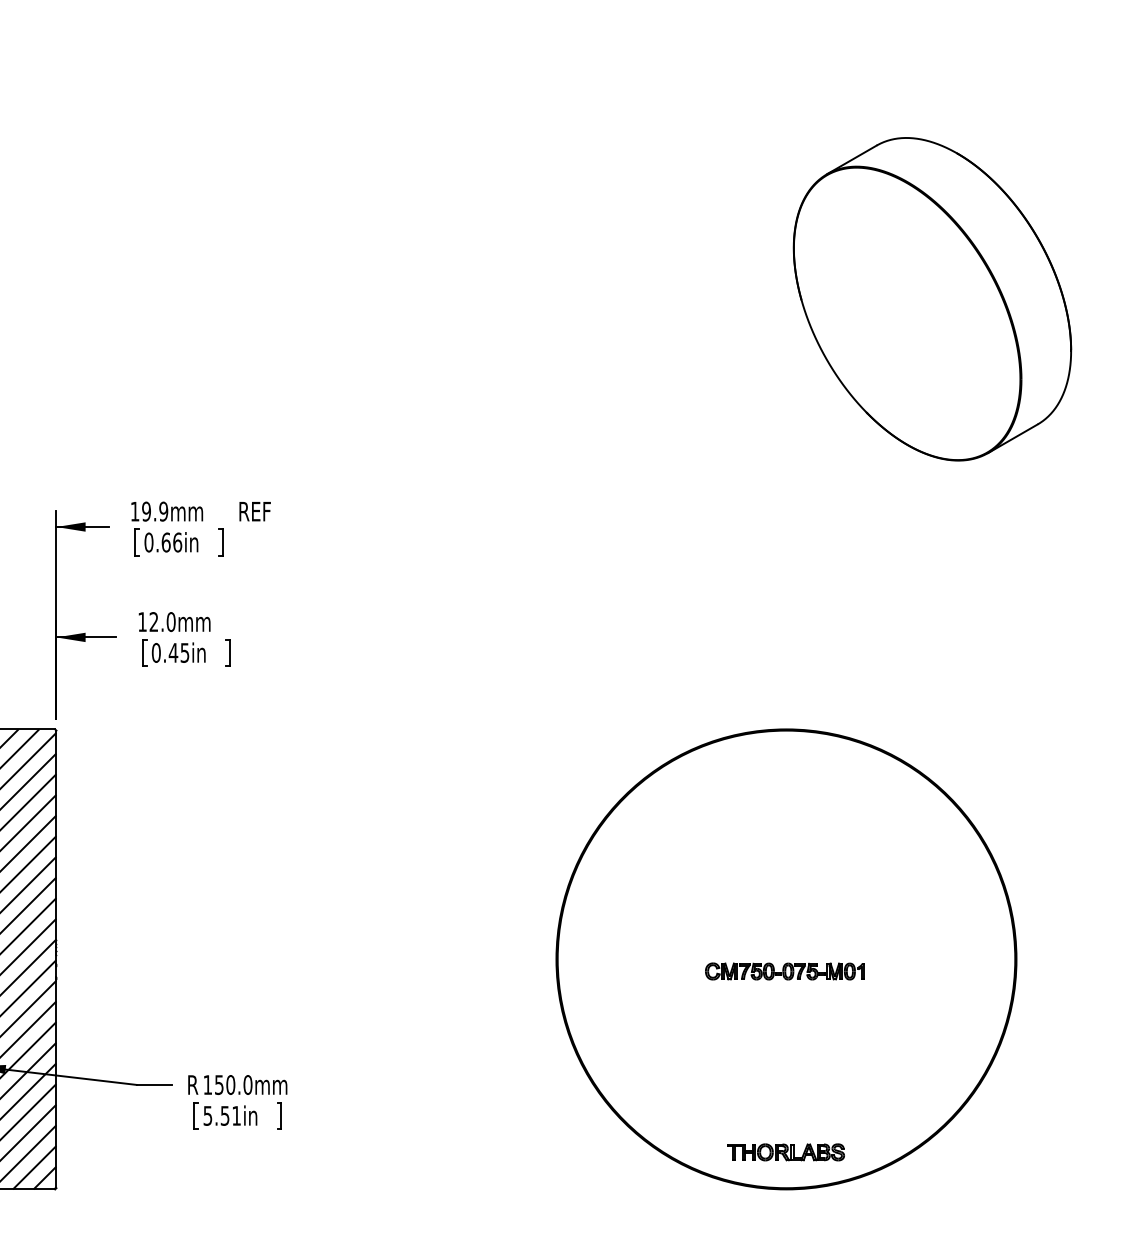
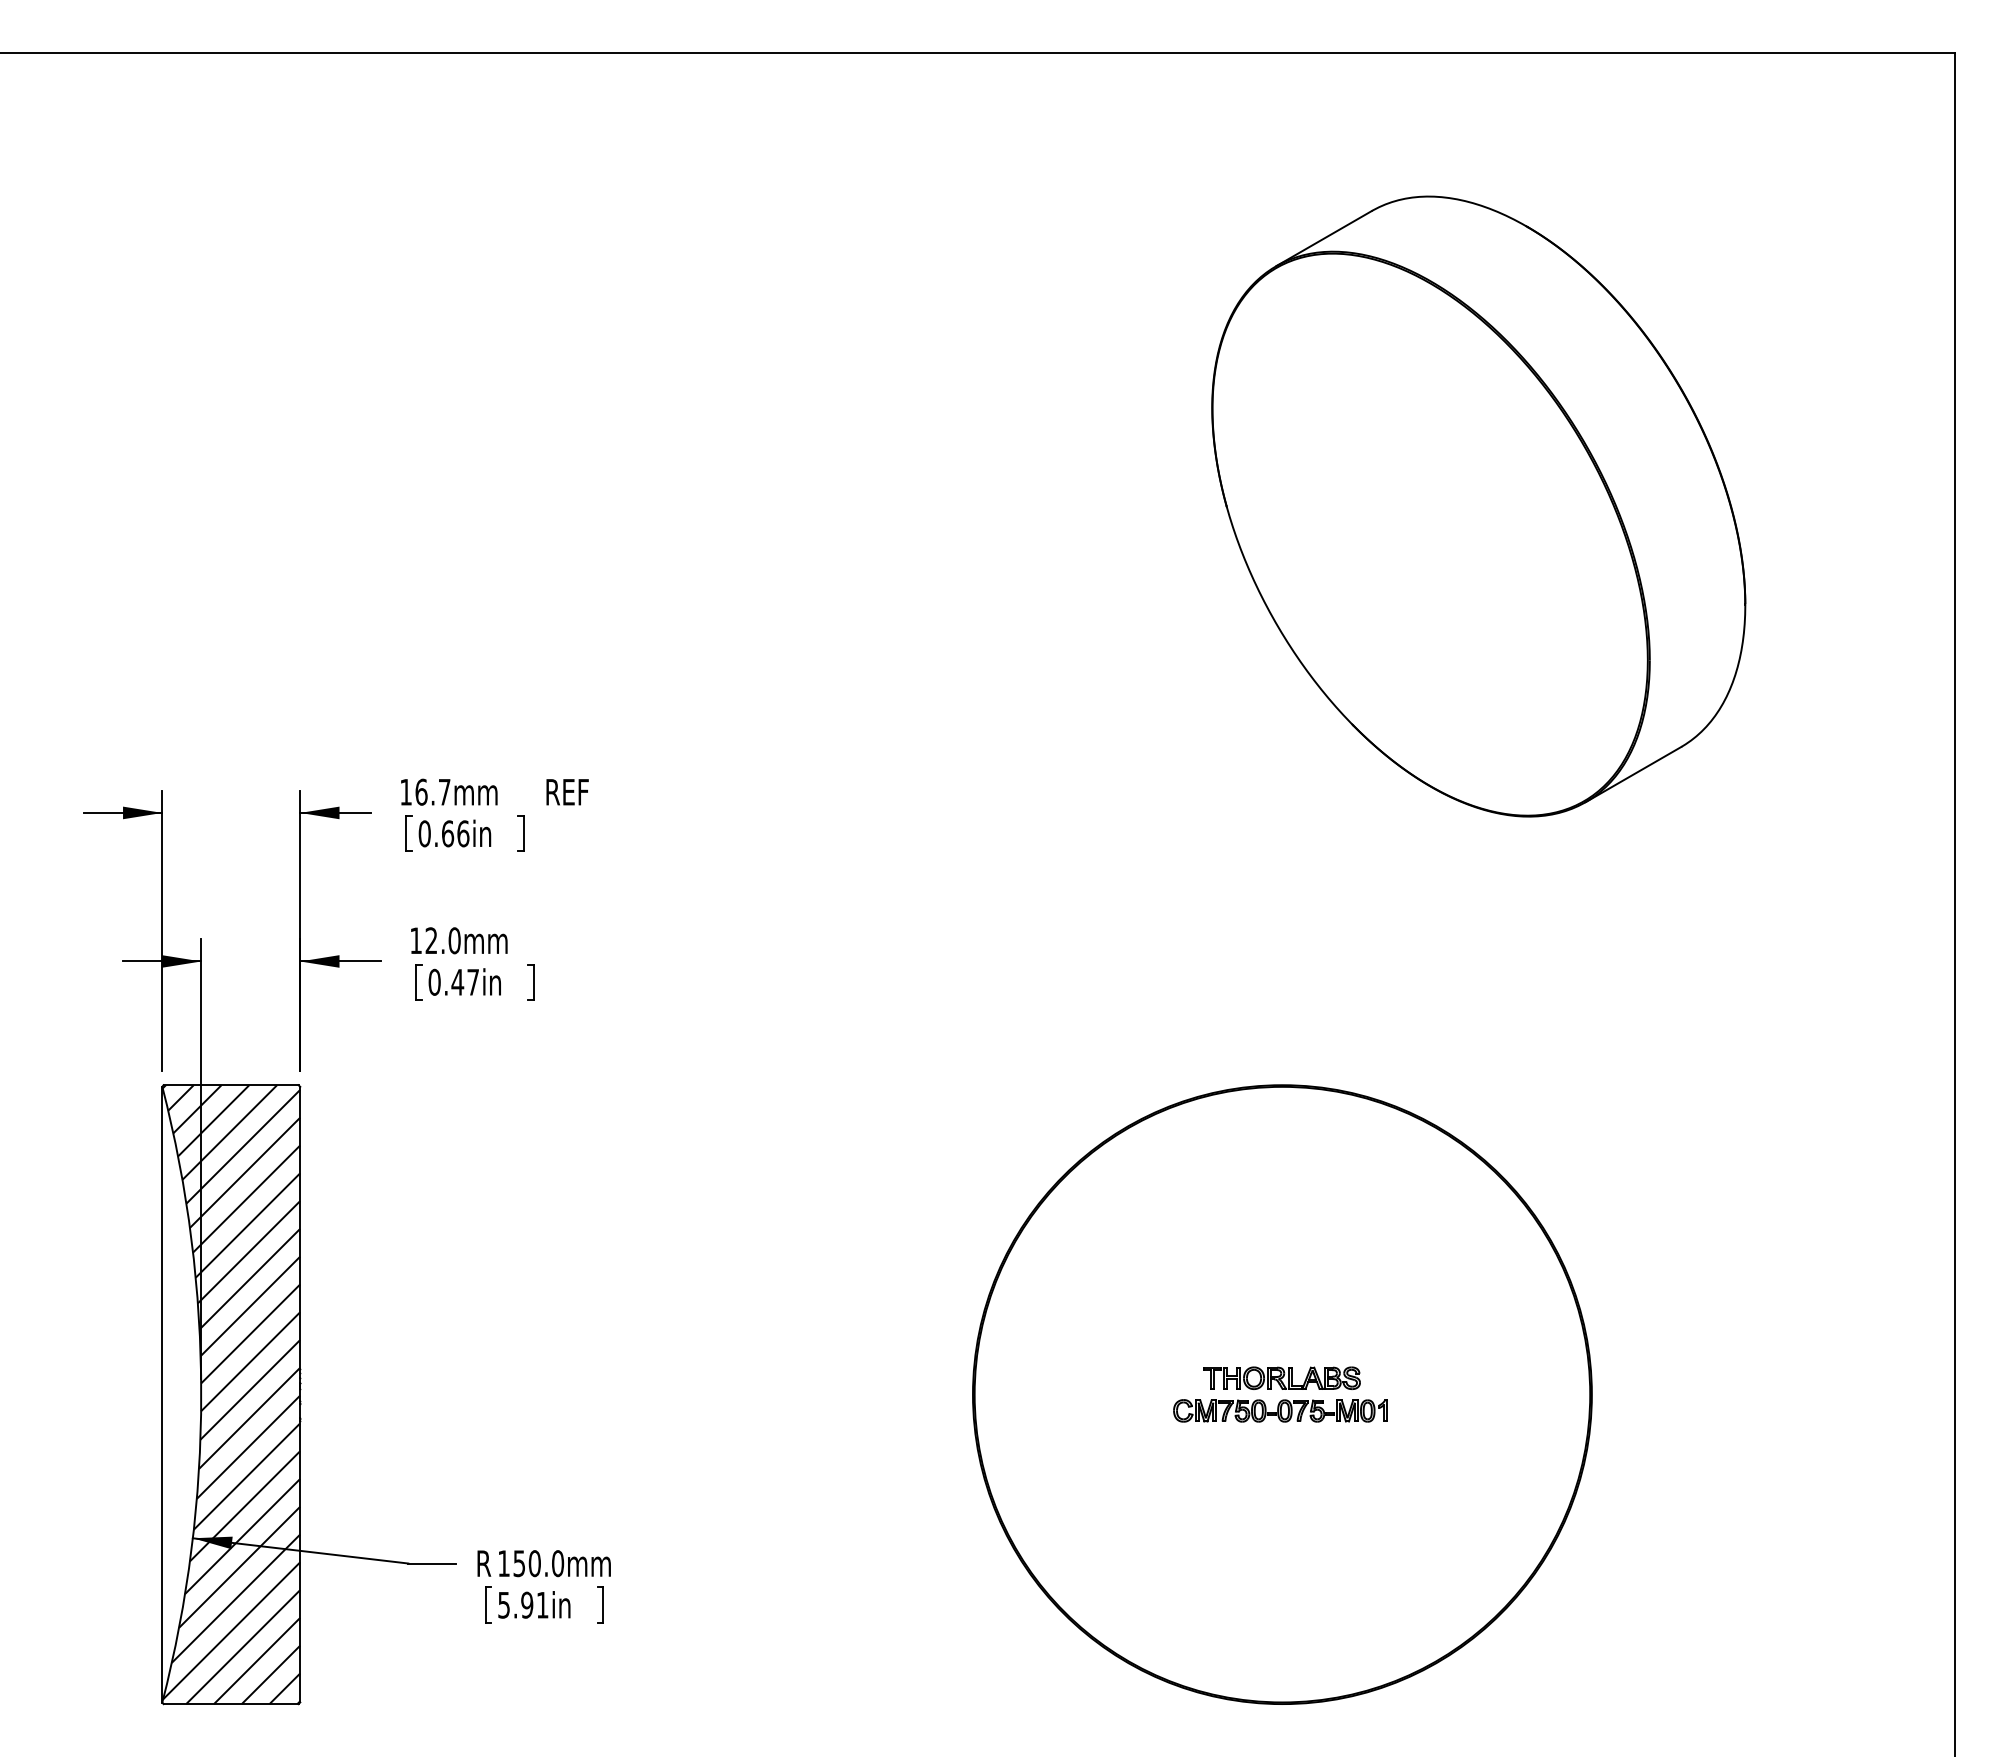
part: (932, 299) -> (1478, 506), size x1.43
text: (154, 511) -> (432, 791), 19.9mm -> 16.7mm
text: (184, 653) -> (472, 982), 0.45in -> 0.47in
text: (225, 1115) -> (527, 1604), 5.51in -> 5.91in
part: (785, 1151) -> (1281, 1377), moved

